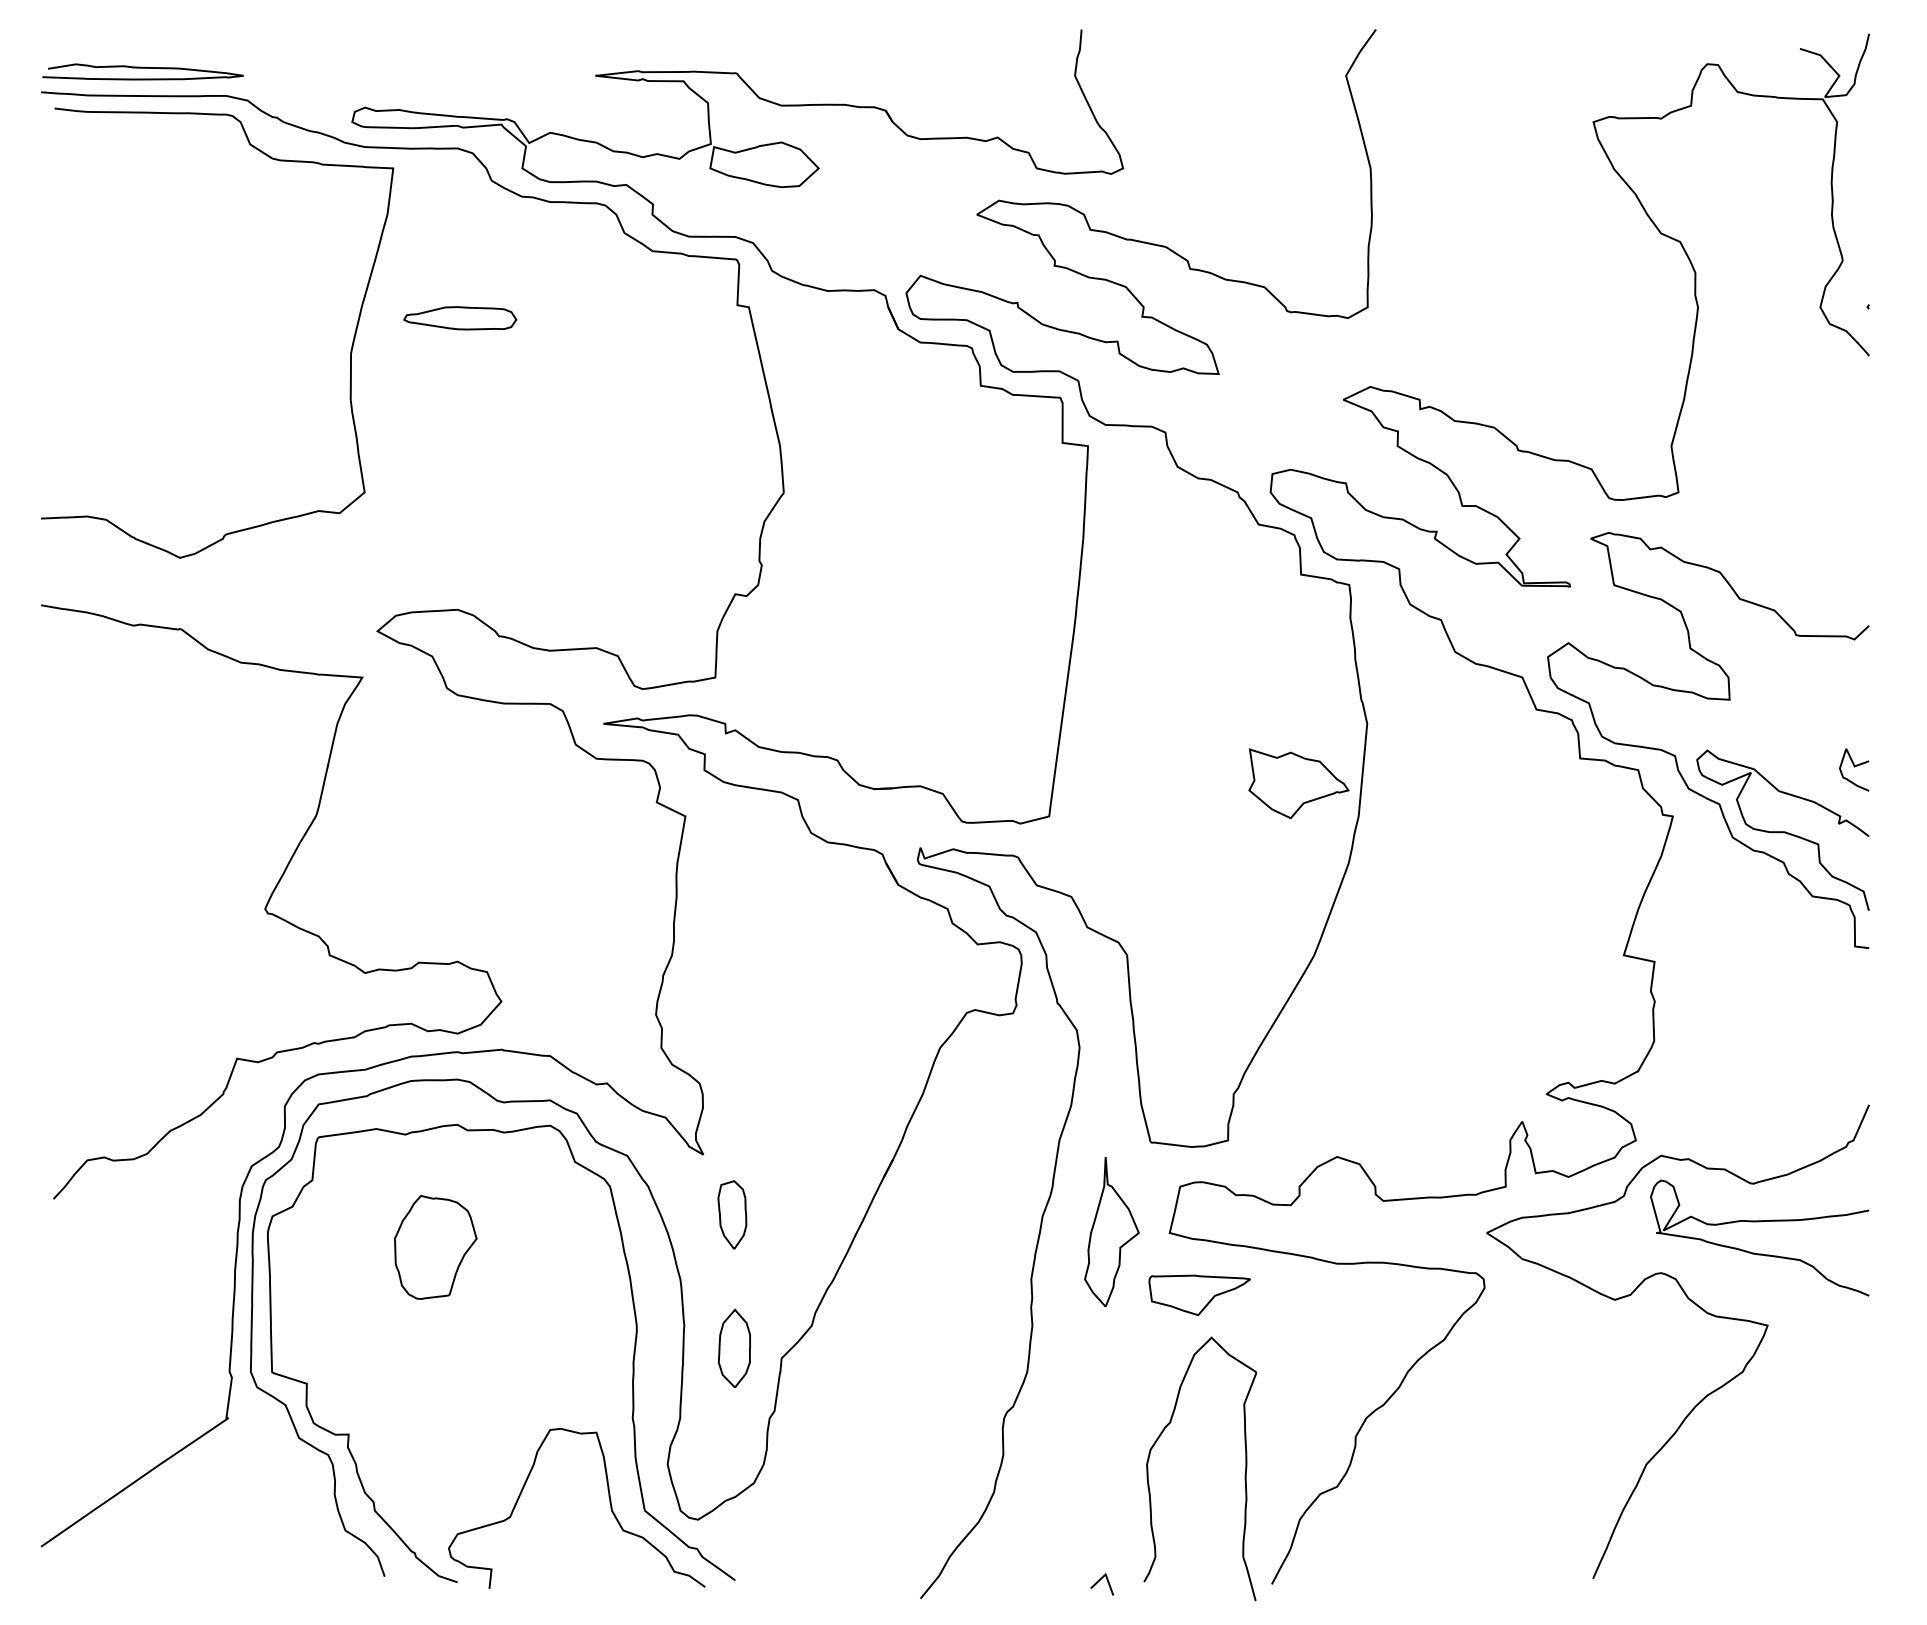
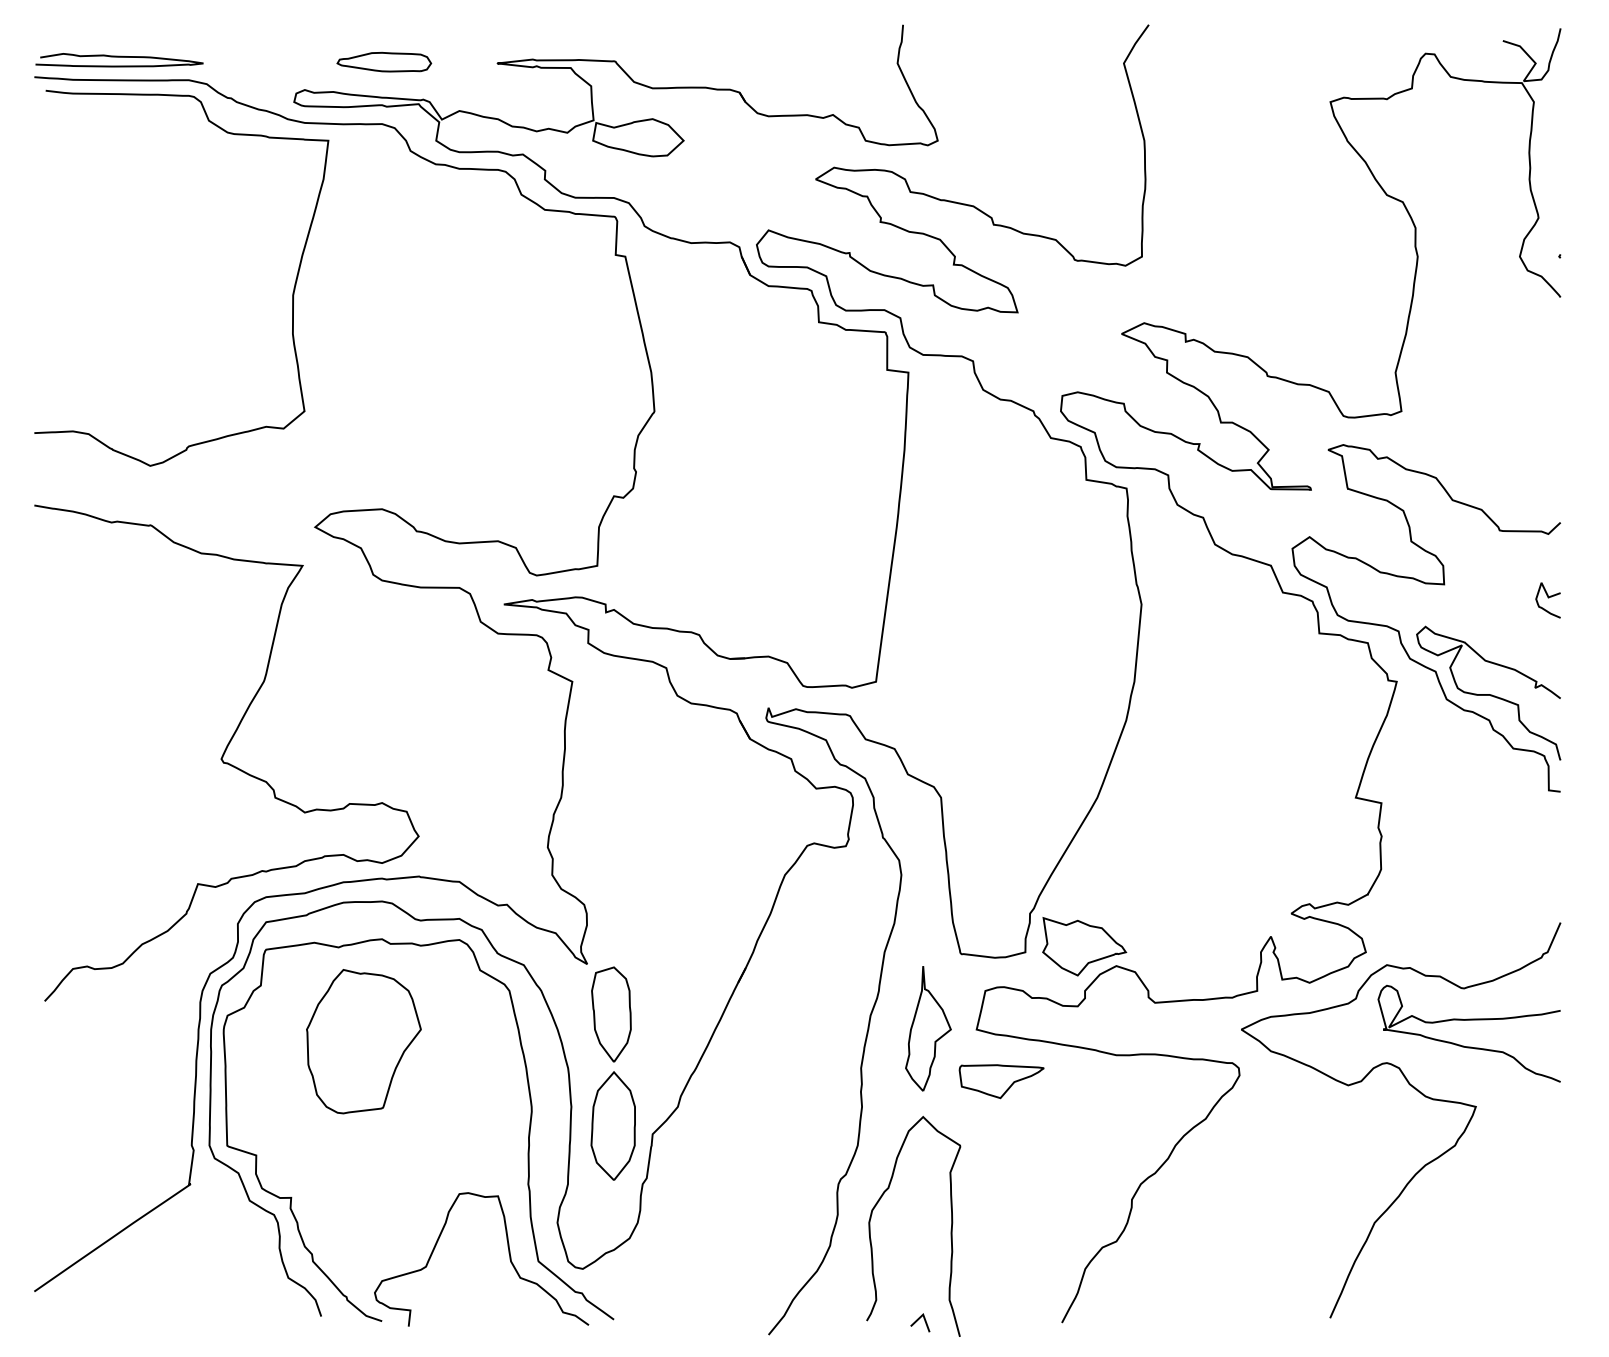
part: (460, 318) -> (384, 62), moved
curve: (1854, 767) -> (1548, 598), moved
part: (1298, 783) -> (1084, 946), moved
part: (732, 1214) -> (611, 1014), size x1.67
part: (435, 1247) -> (363, 1041), size x1.67
part: (734, 1348) -> (613, 1126), size x1.67
curve: (1244, 1474) -> (950, 1231), moved

